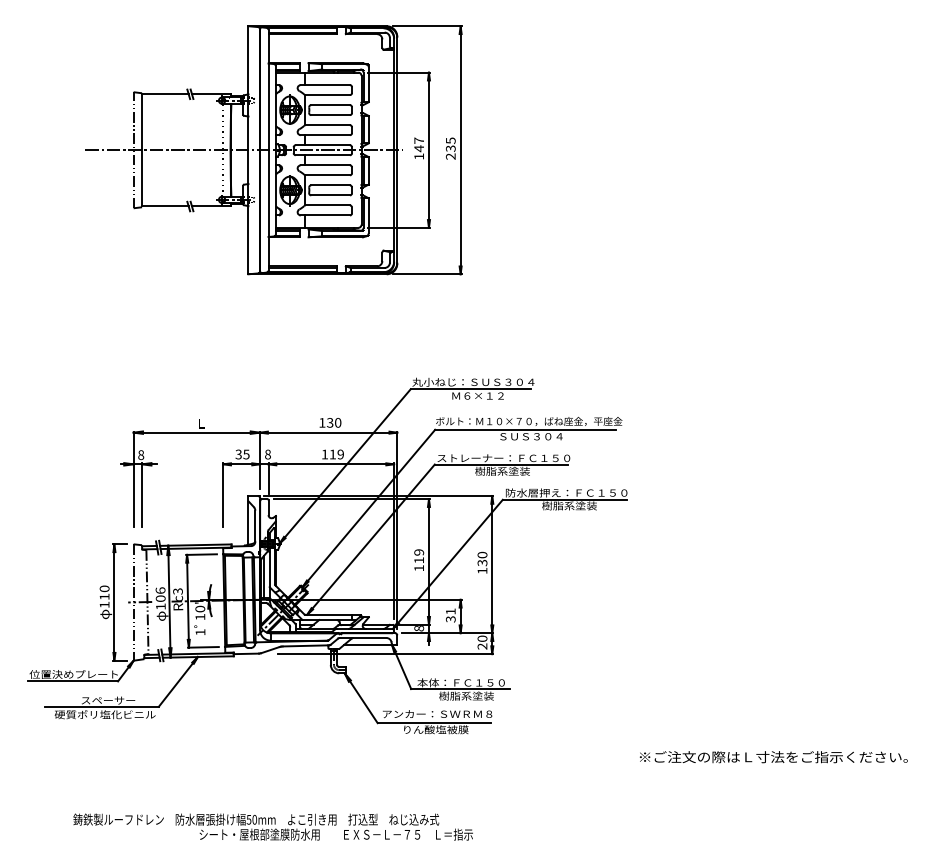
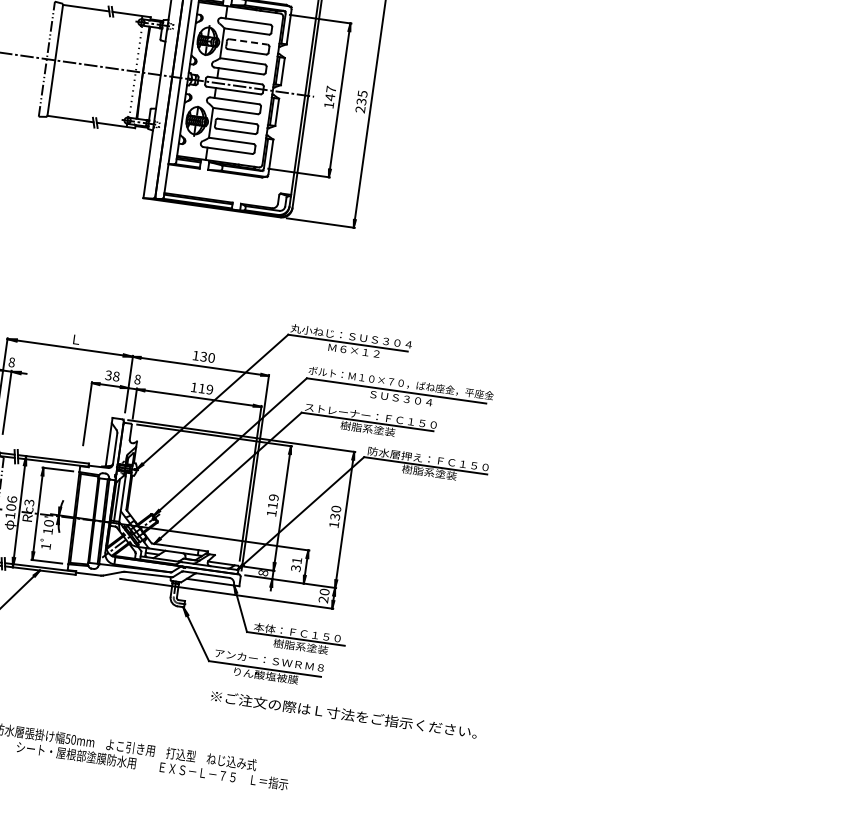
line: (331, 105) -> (249, 42), solid -> dashed
text: (246, 454) -> (116, 376), 35 -> 38
text: (773, 757) -> (343, 714), moved

